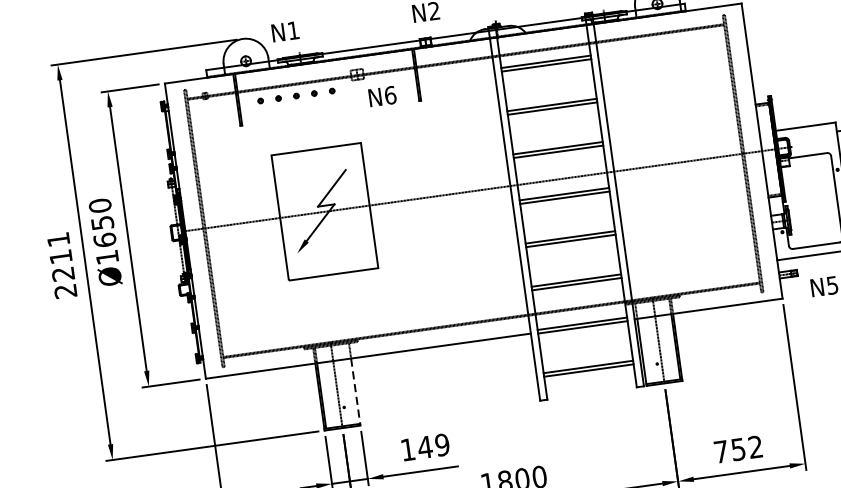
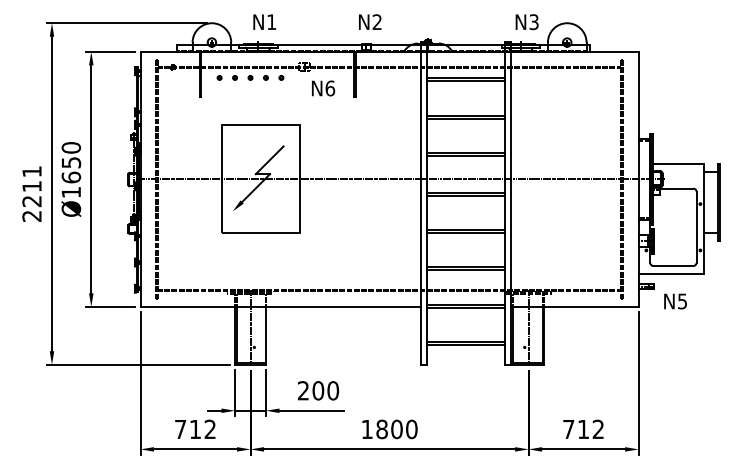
text: (285, 31) -> (264, 21), moved
line: (355, 391) -> (265, 335), dashed -> solid
text: (425, 447) -> (318, 390), 149 -> 200
text: (738, 449) -> (583, 429), 752 -> 712

